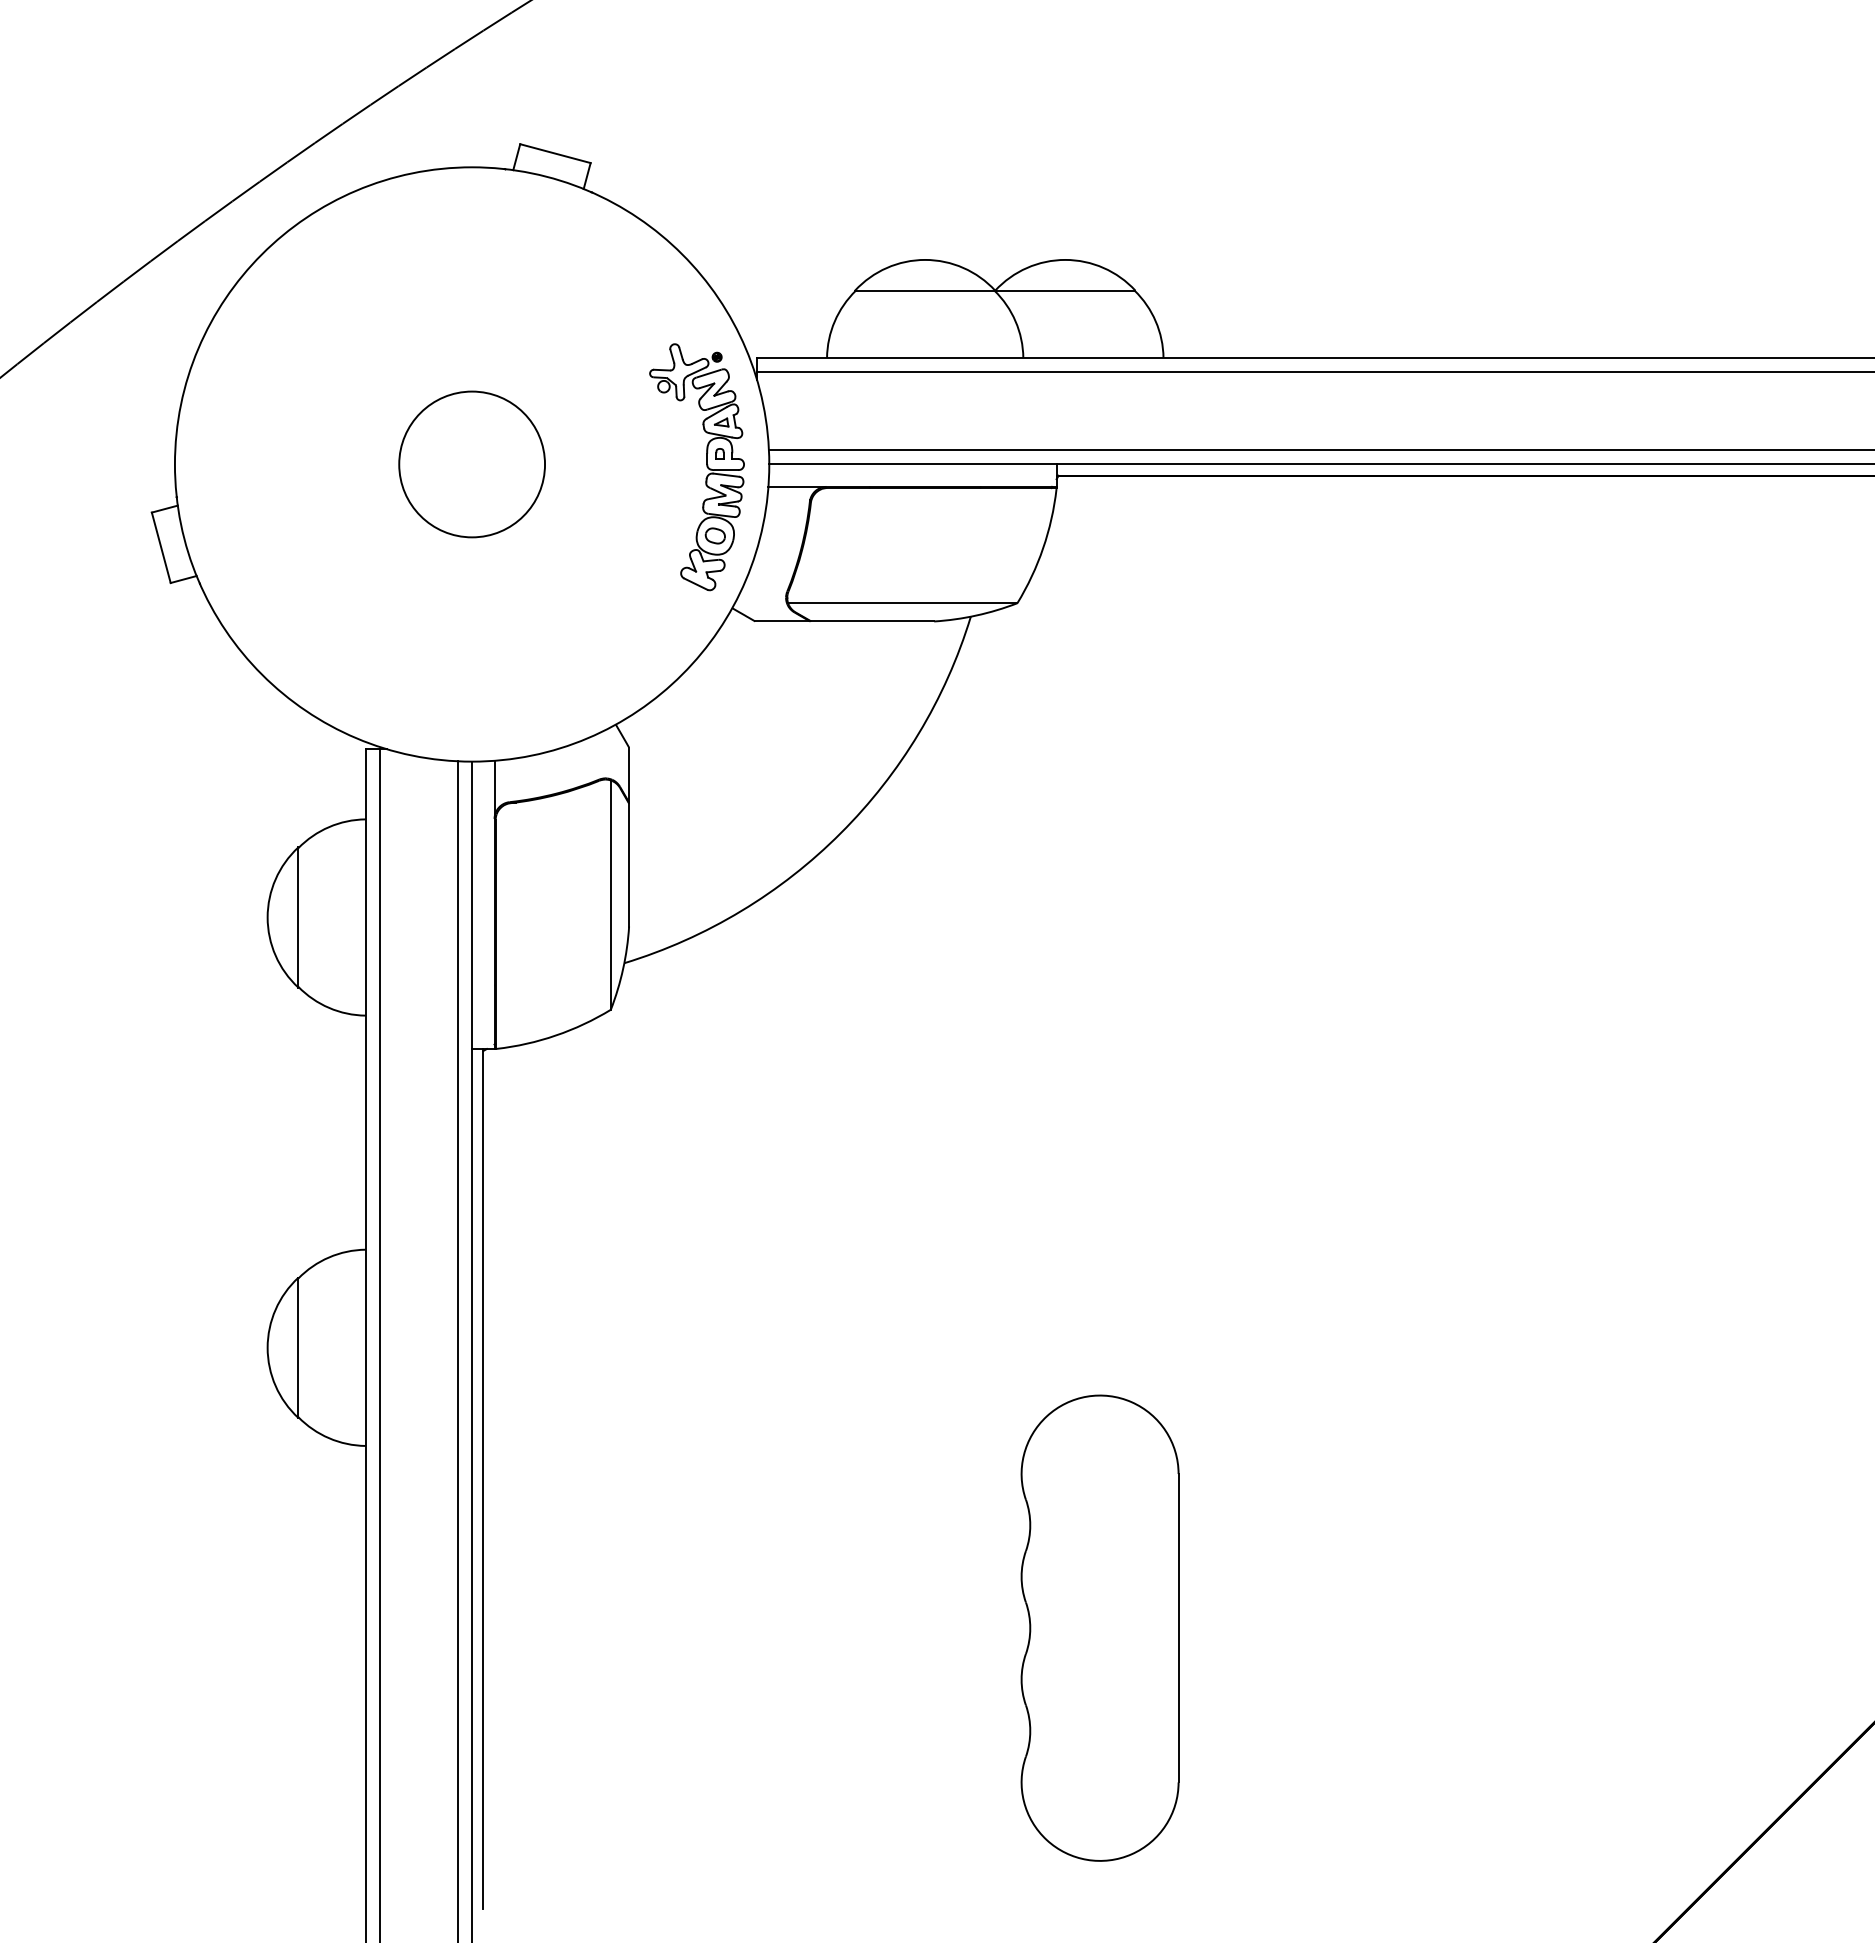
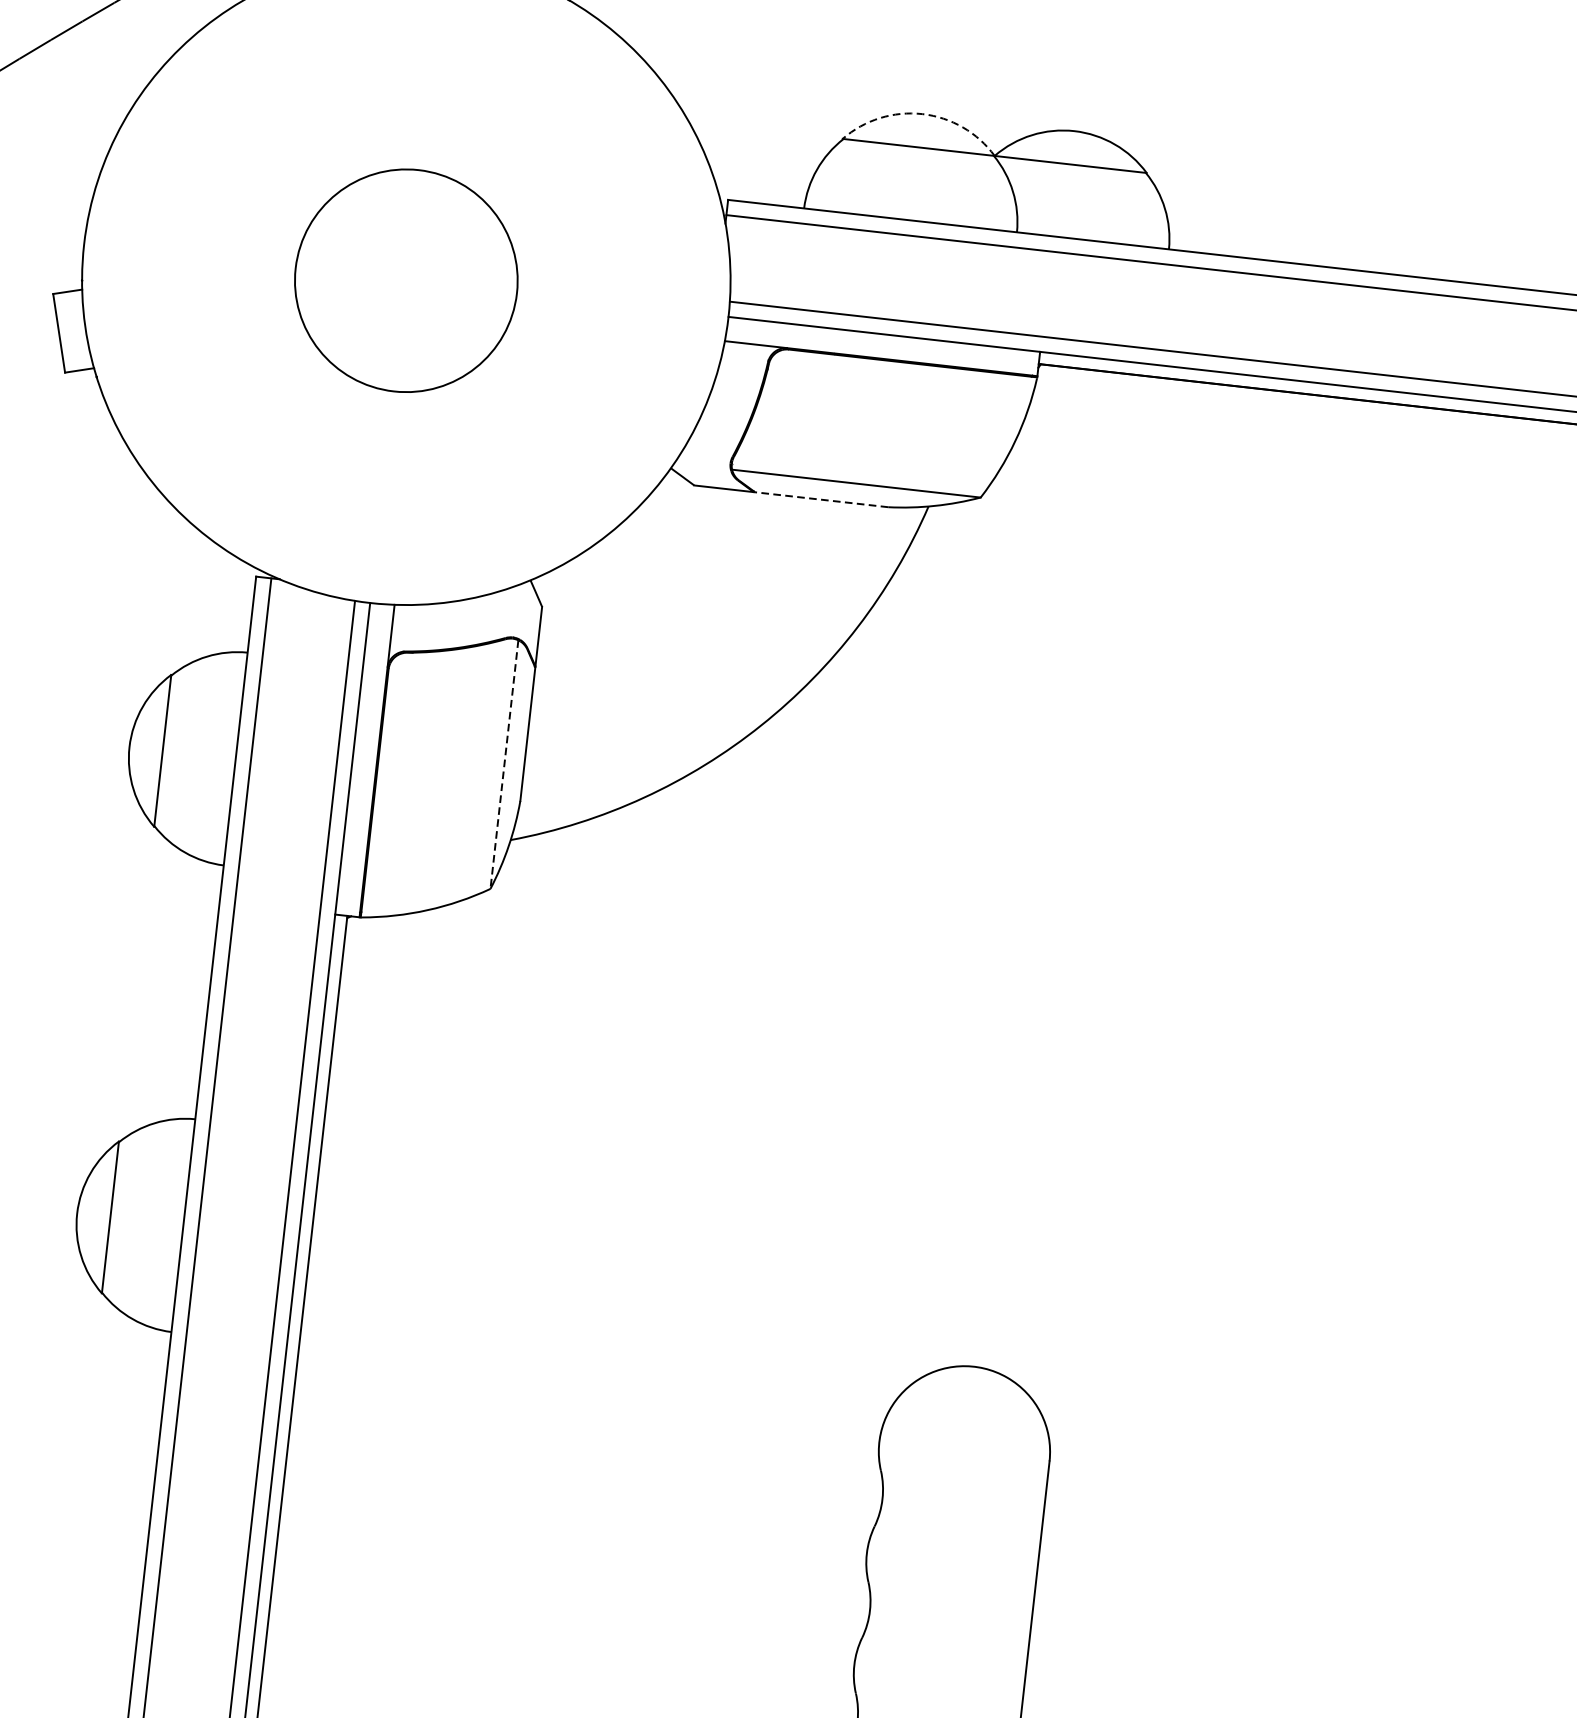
arc: (925, 259) -> (922, 113), solid -> dashed
circle: (472, 464) -> (406, 280), size x1.4
part: (706, 466) -> (660, 311), removed
line: (872, 621) -> (821, 499), solid -> dashed
line: (610, 895) -> (503, 764), solid -> dashed

